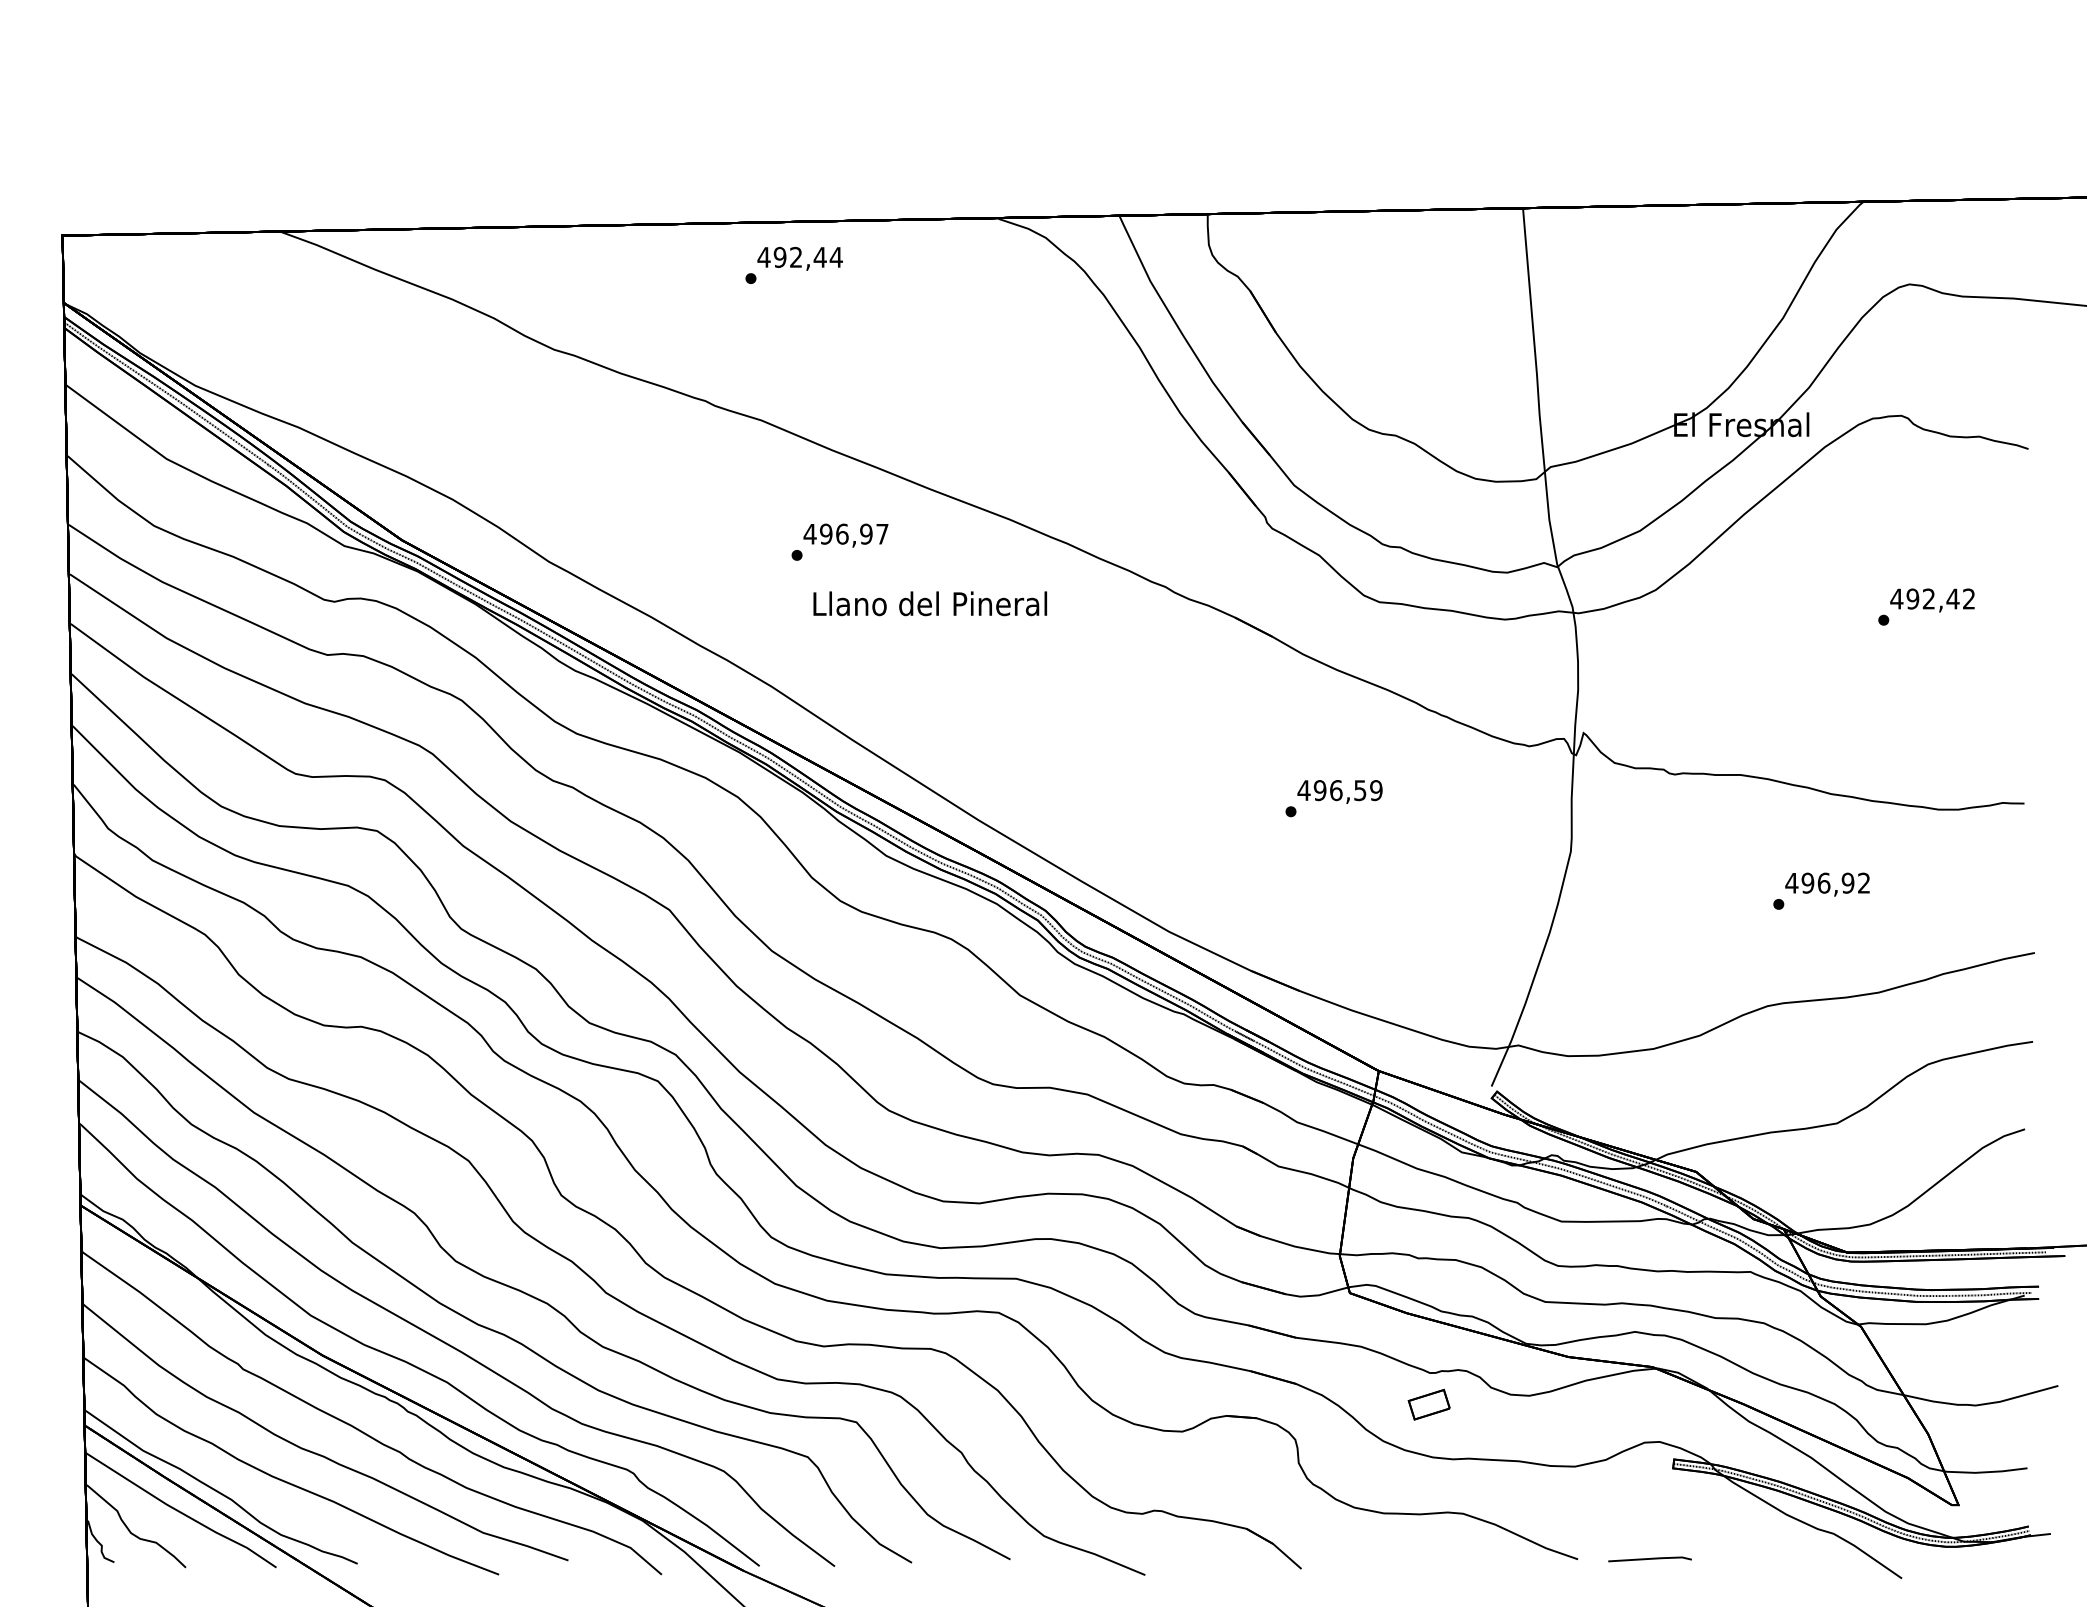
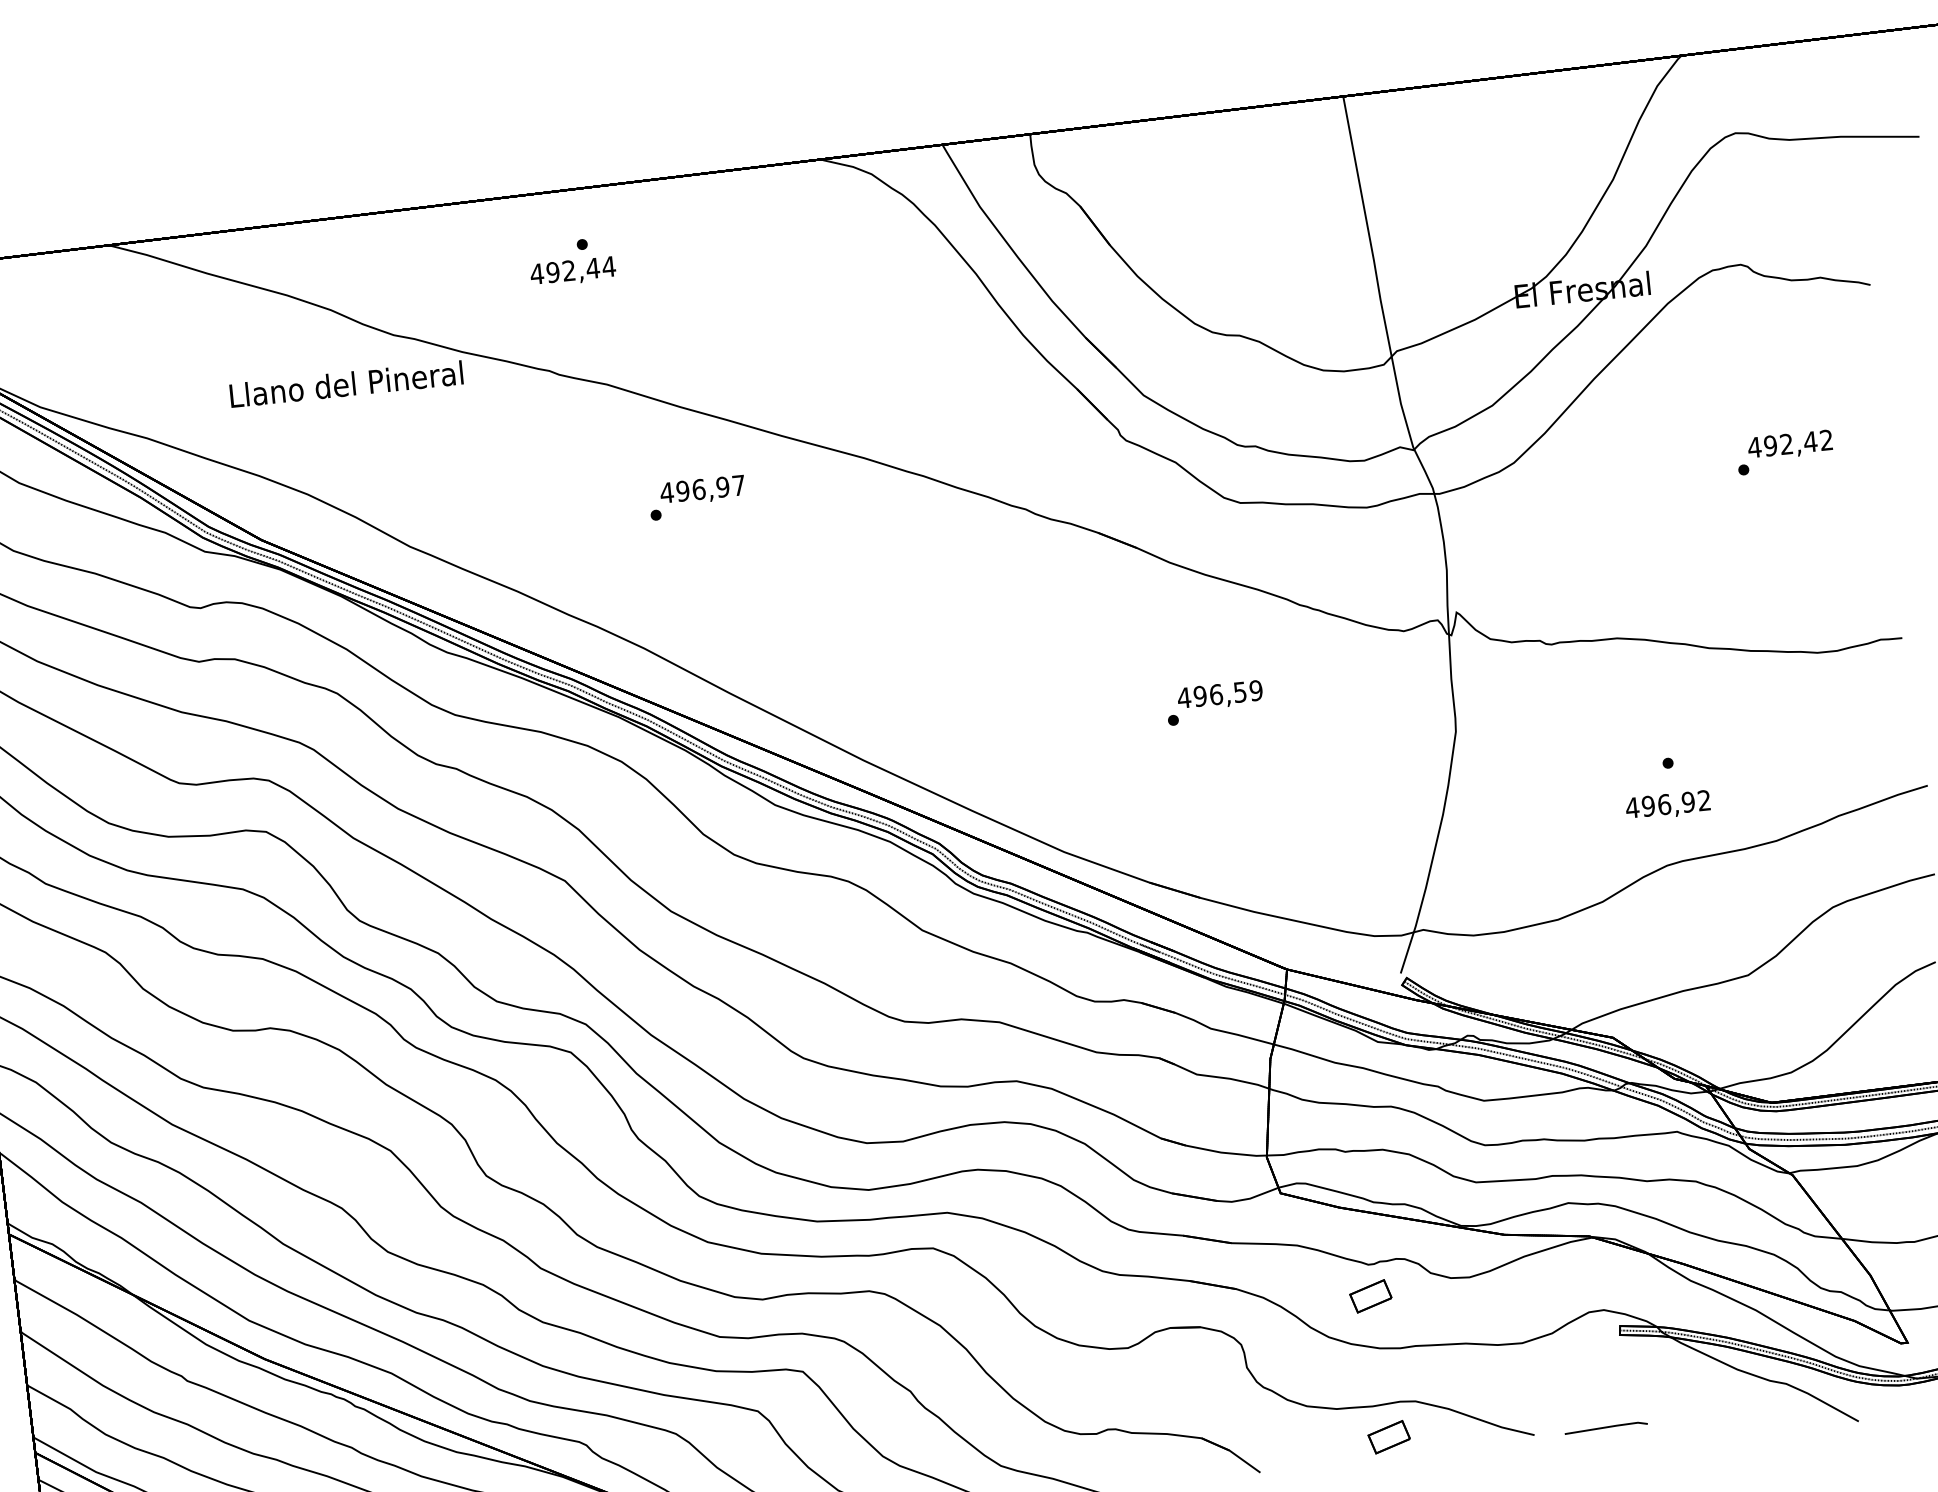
text: (799, 258) -> (572, 271), moved
text: (930, 603) -> (346, 383), moved
text: (1827, 884) -> (1668, 805), moved
part: (1432, 1546) -> (1388, 1437), added

